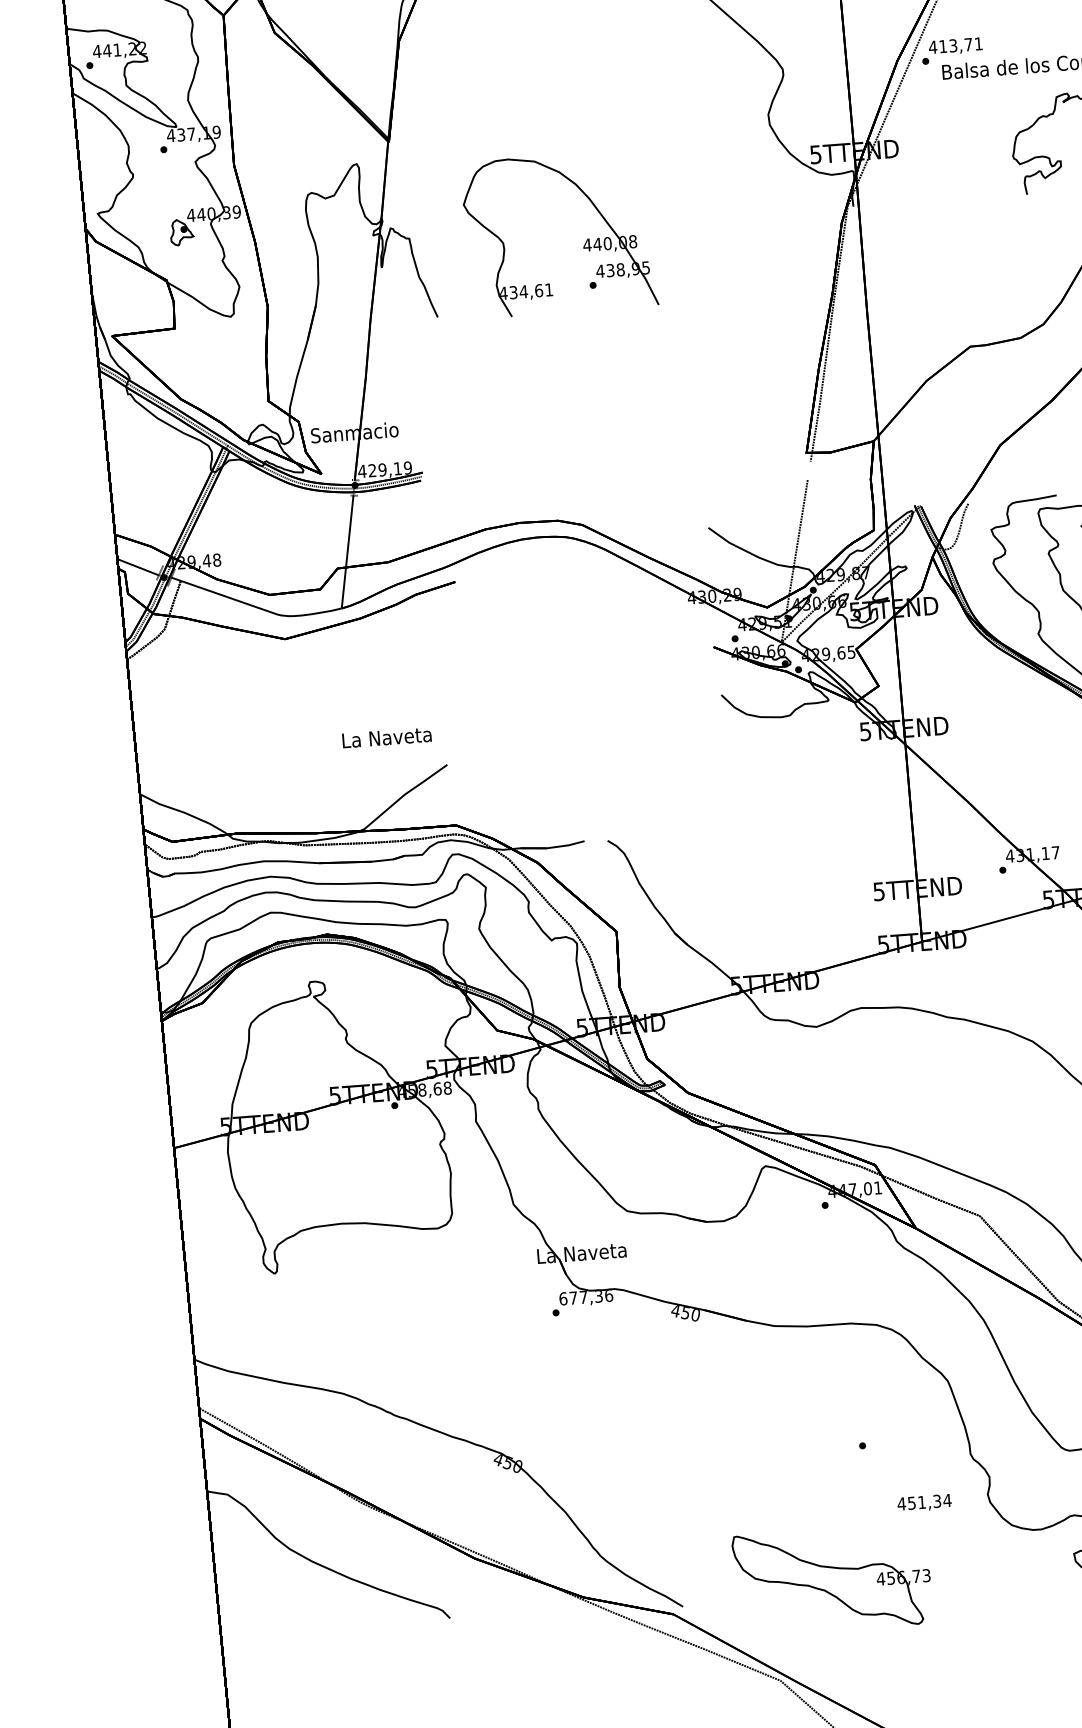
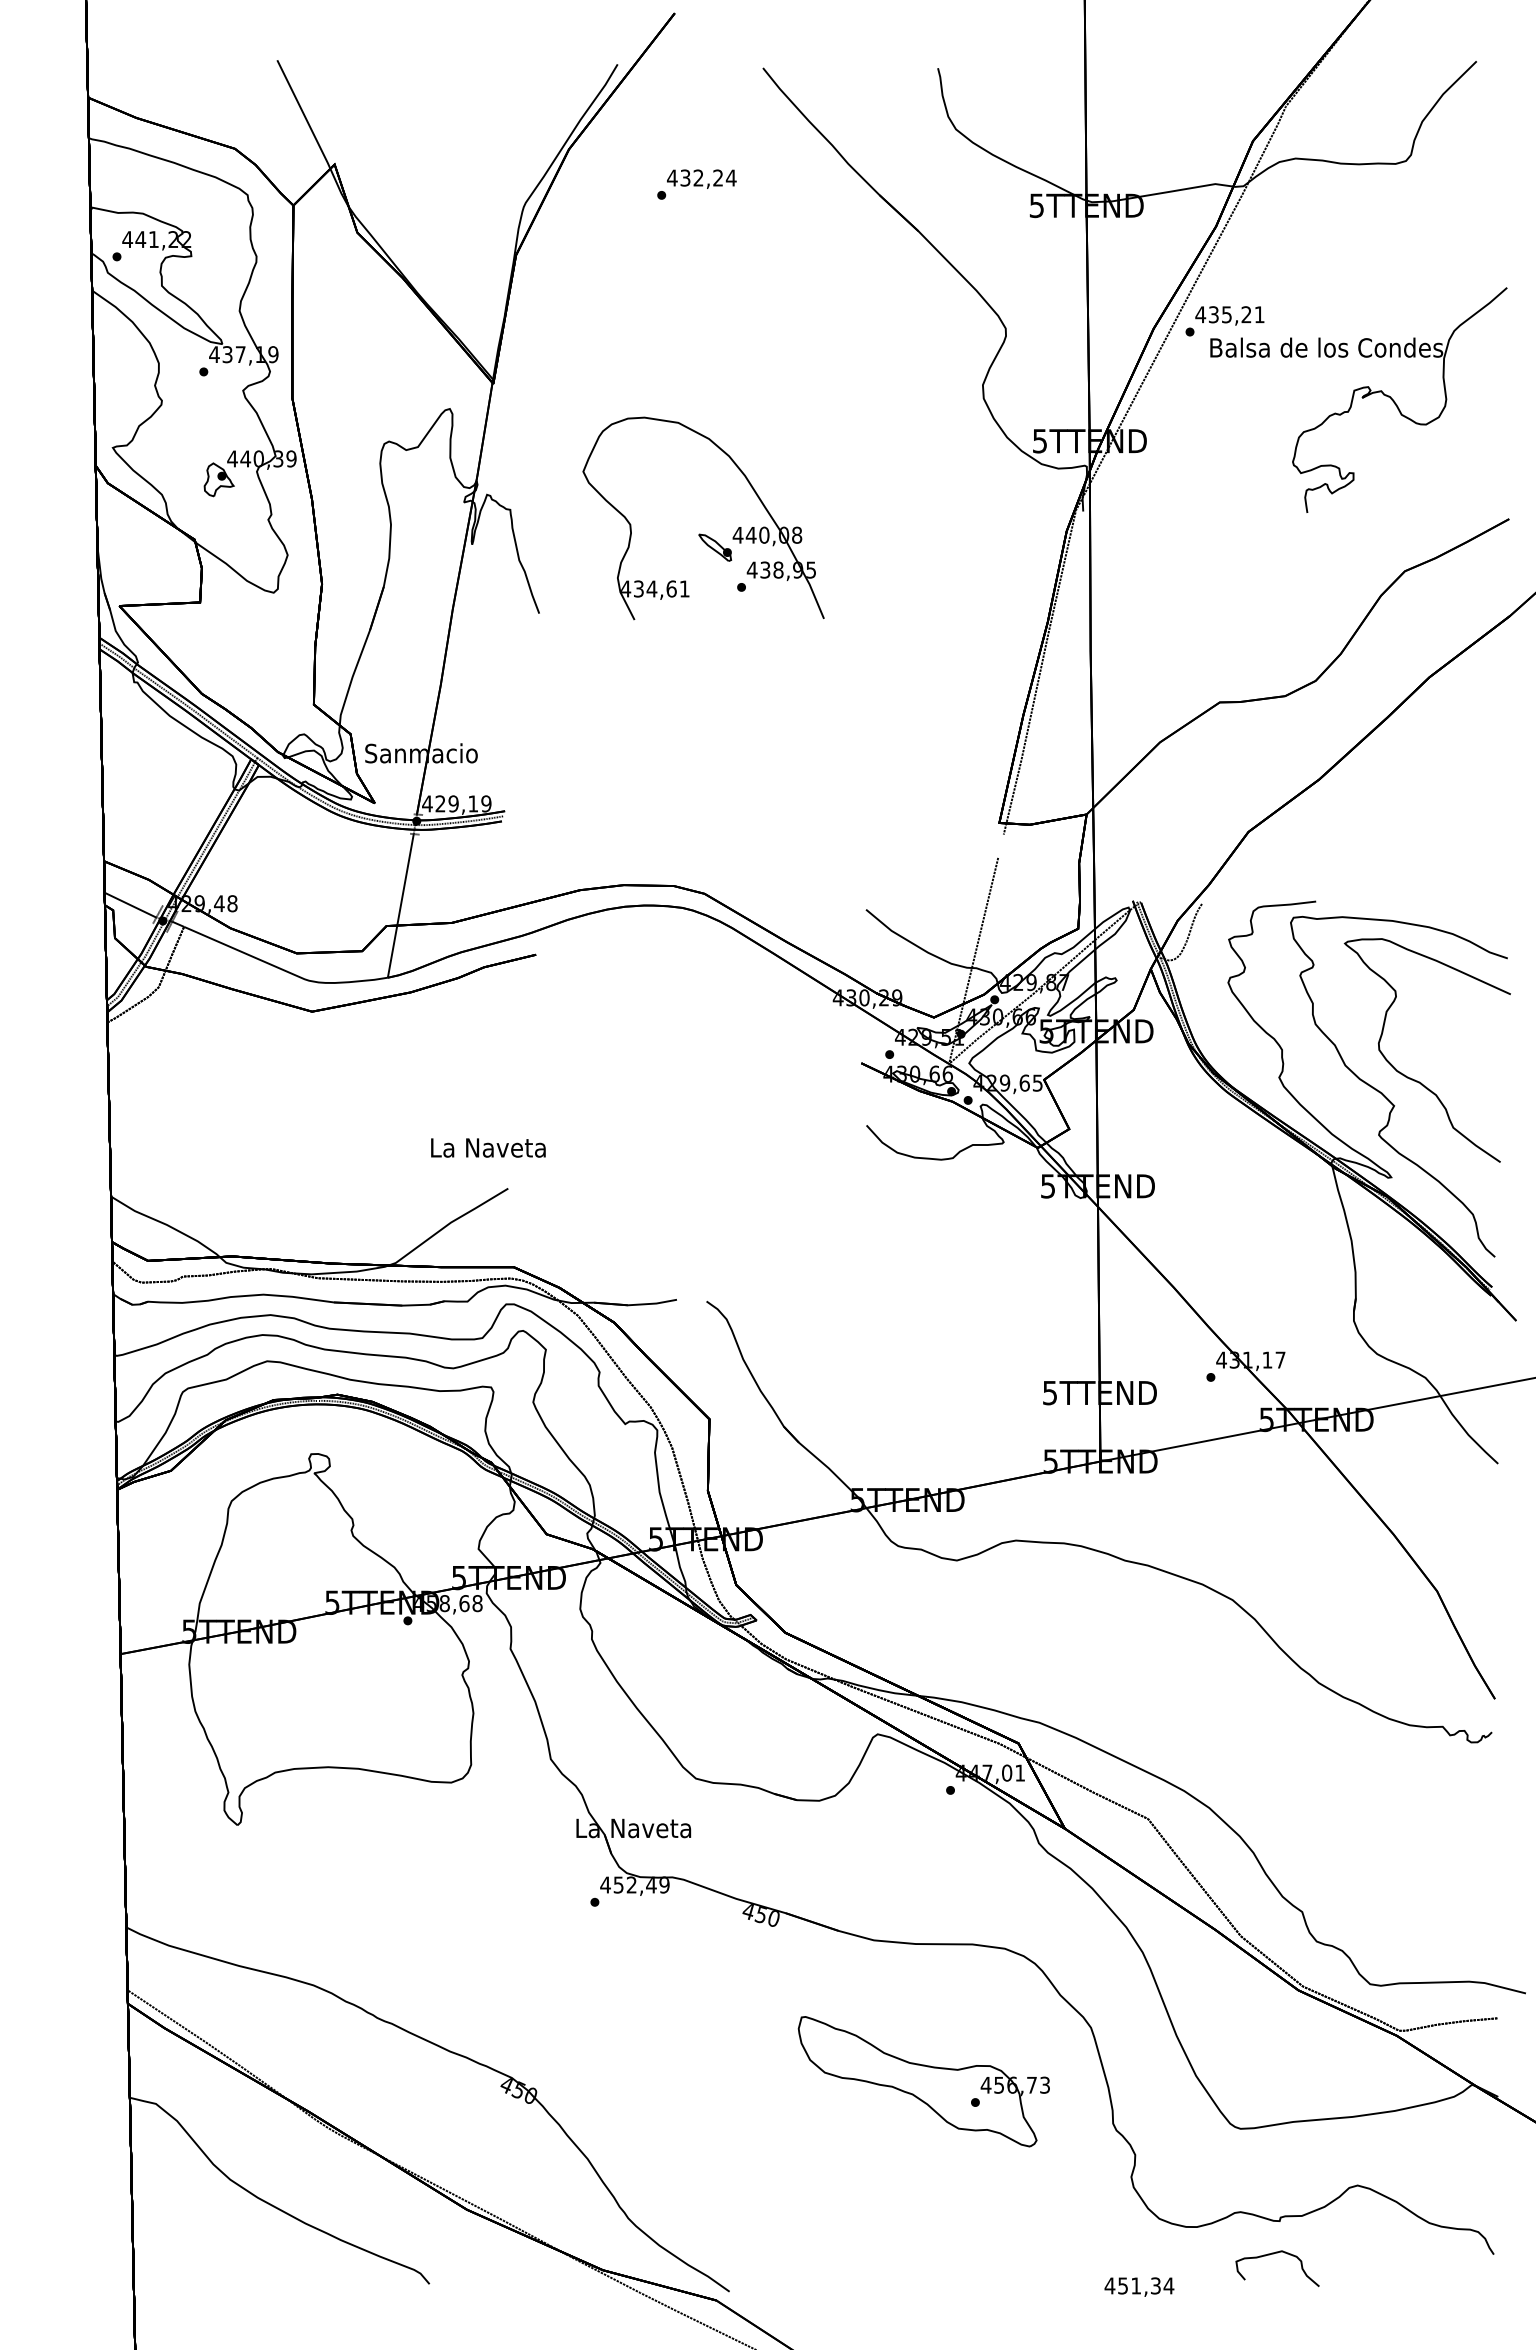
text: (955, 45) -> (1229, 314), 413,71 -> 435,21
part: (570, 255) -> (715, 547), added
text: (387, 737) -> (488, 1147), moved
text: (585, 1296) -> (634, 1884), 677,36 -> 452,49
text: (924, 1502) -> (1139, 2286), moved
part: (832, 1579) -> (923, 2081), moved

